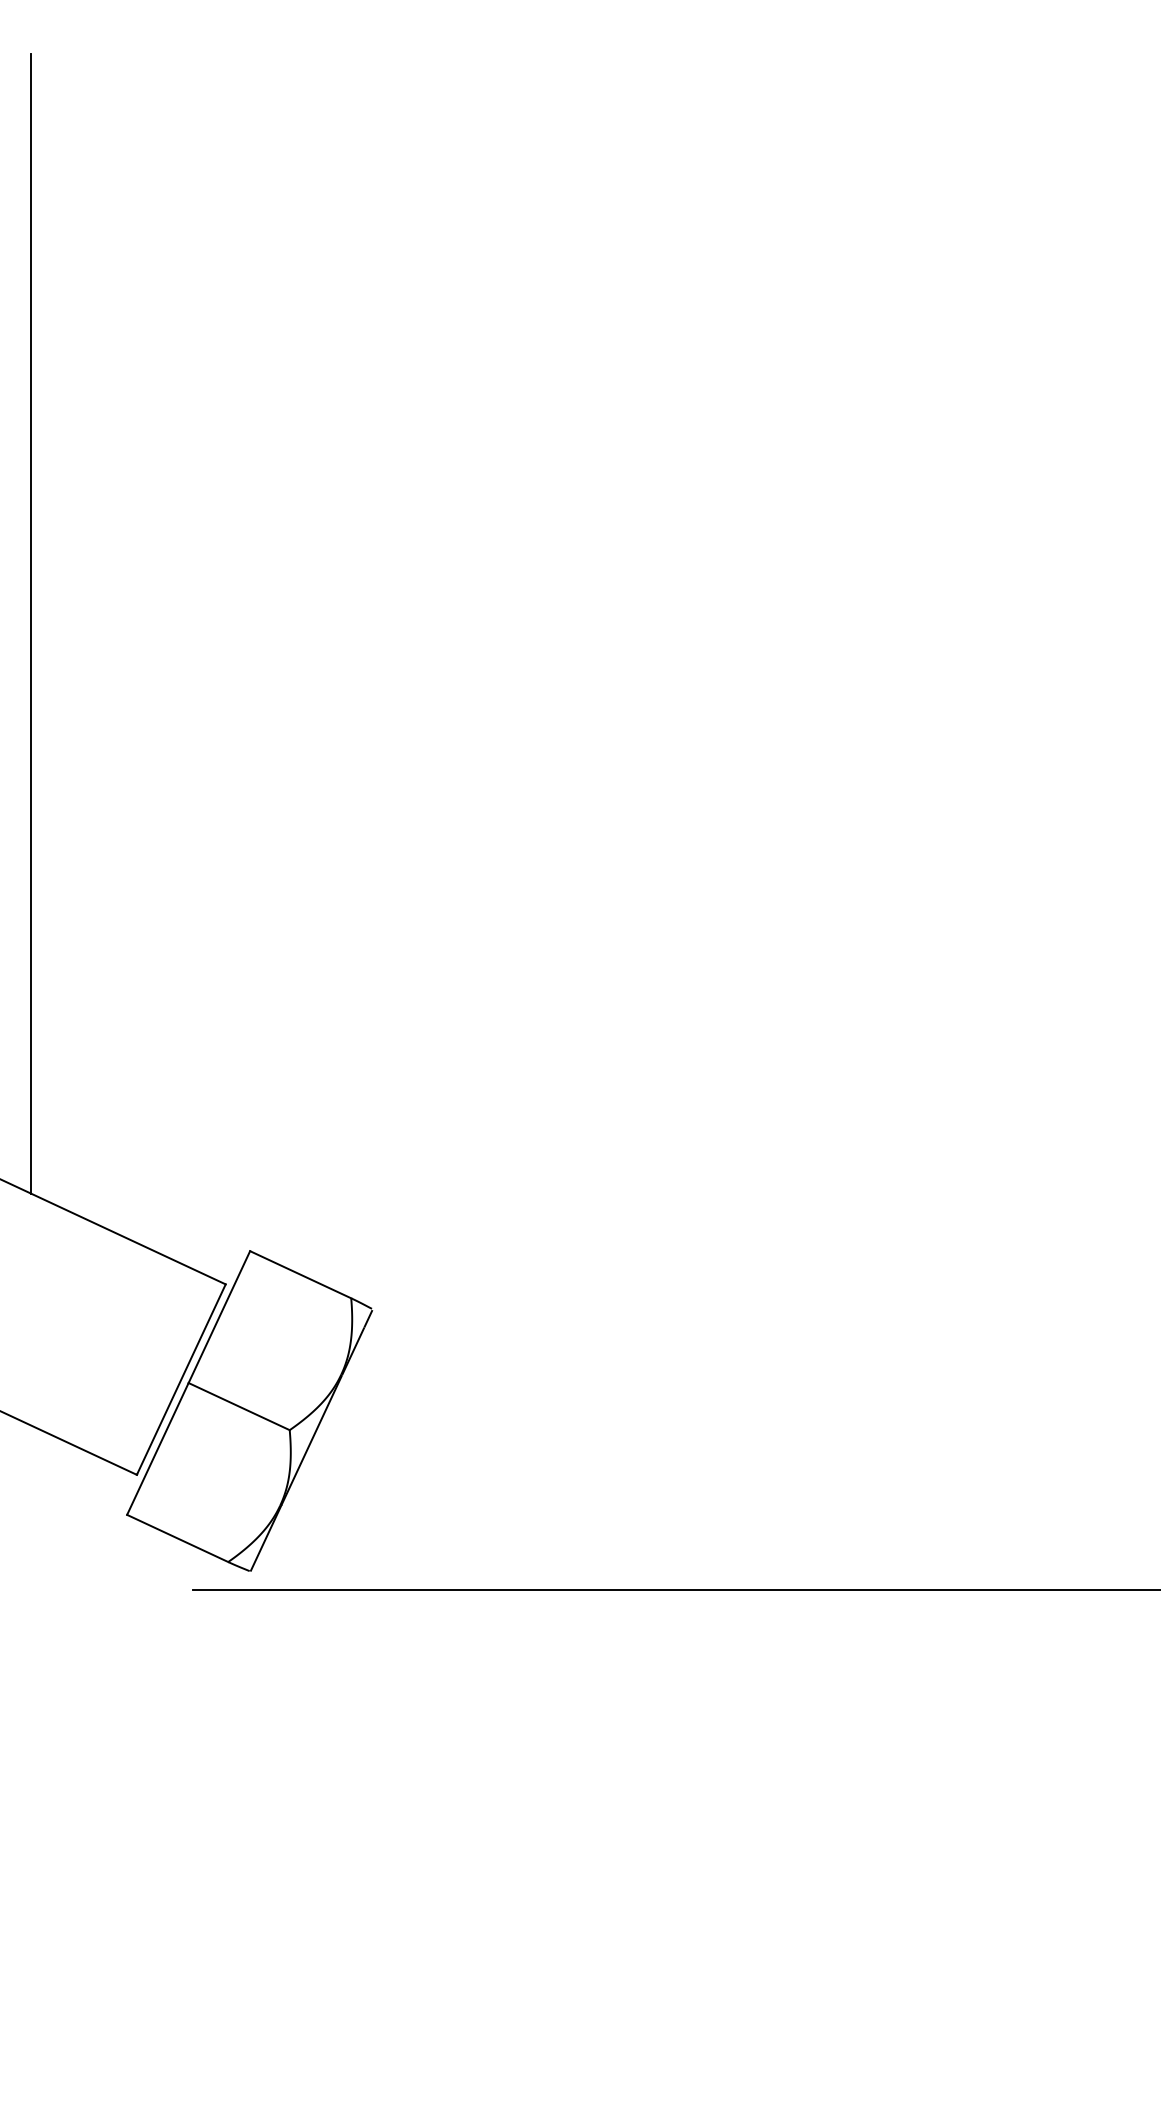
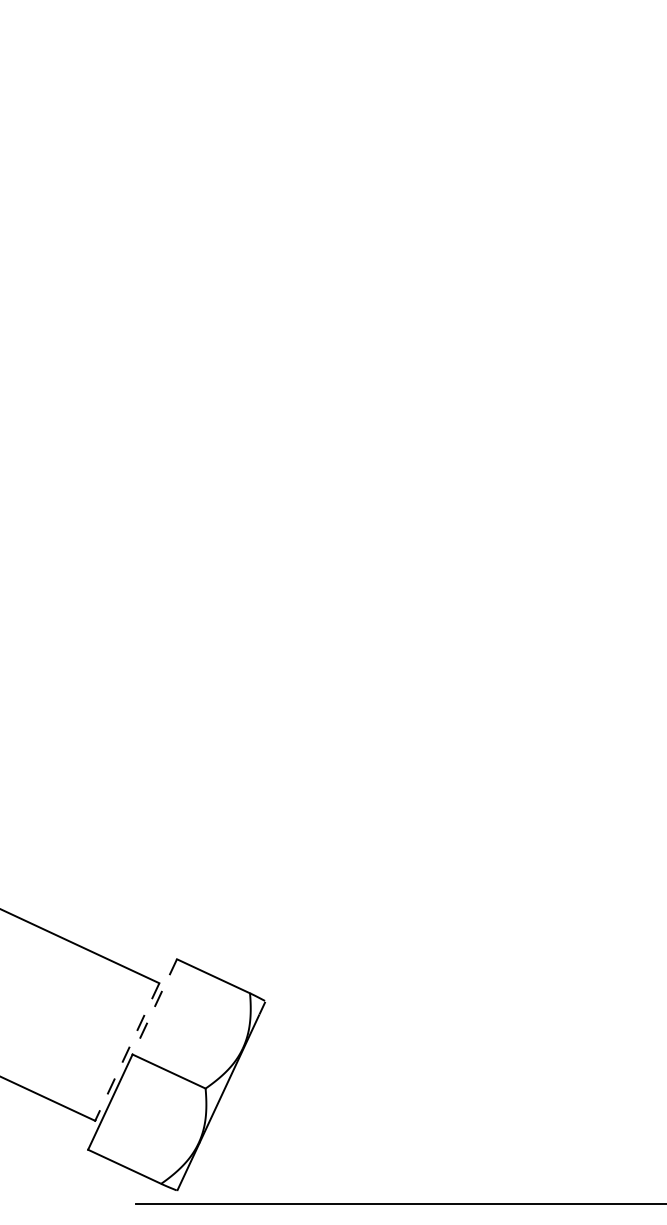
line: (31, 623) -> (19, 505), removed
line: (219, 1317) -> (154, 1007), solid -> dashed
line: (181, 1379) -> (127, 1051), solid -> dashed

